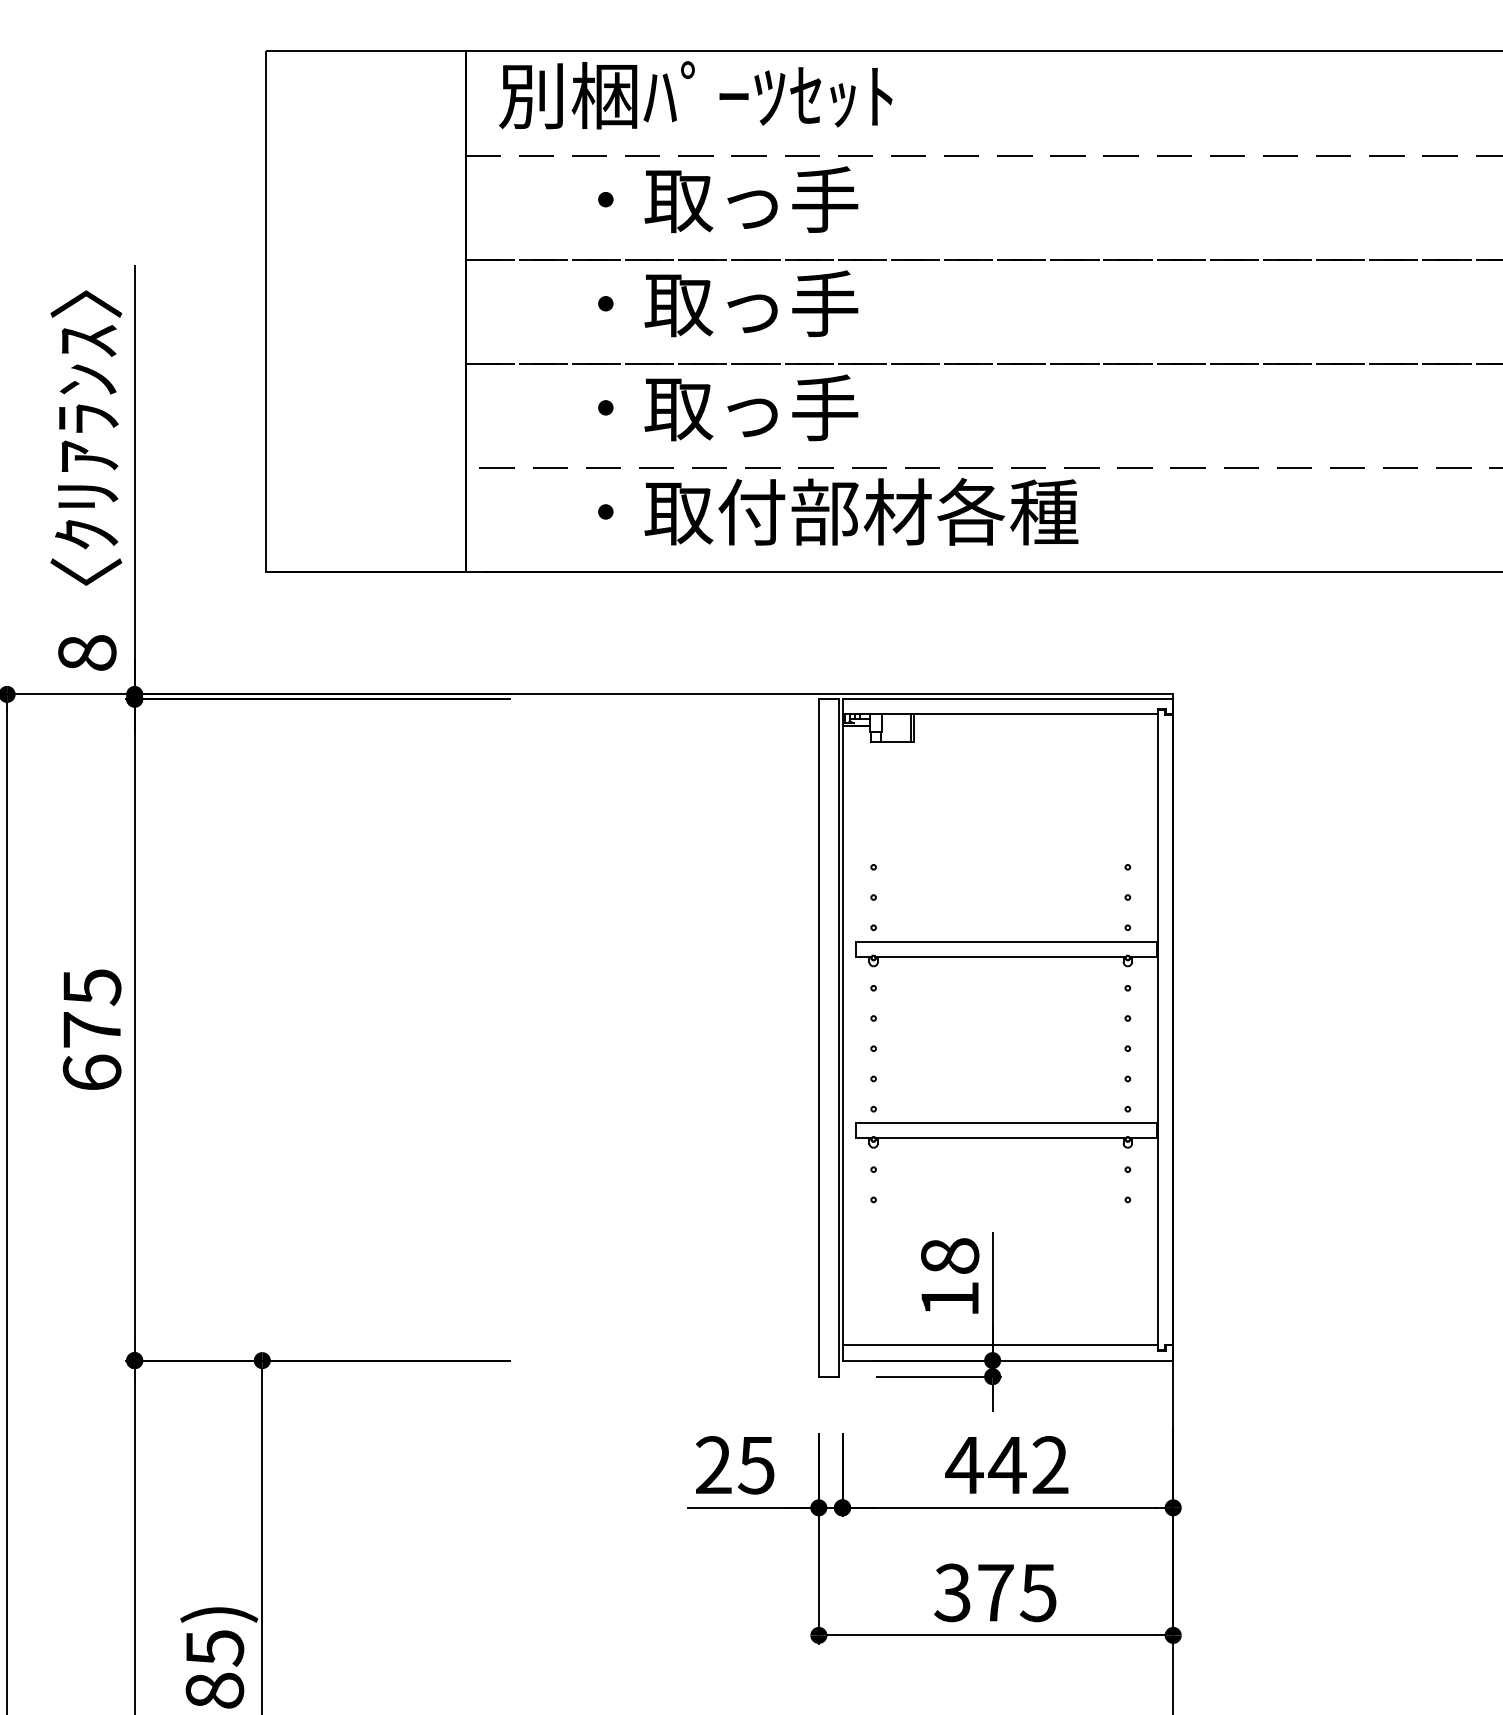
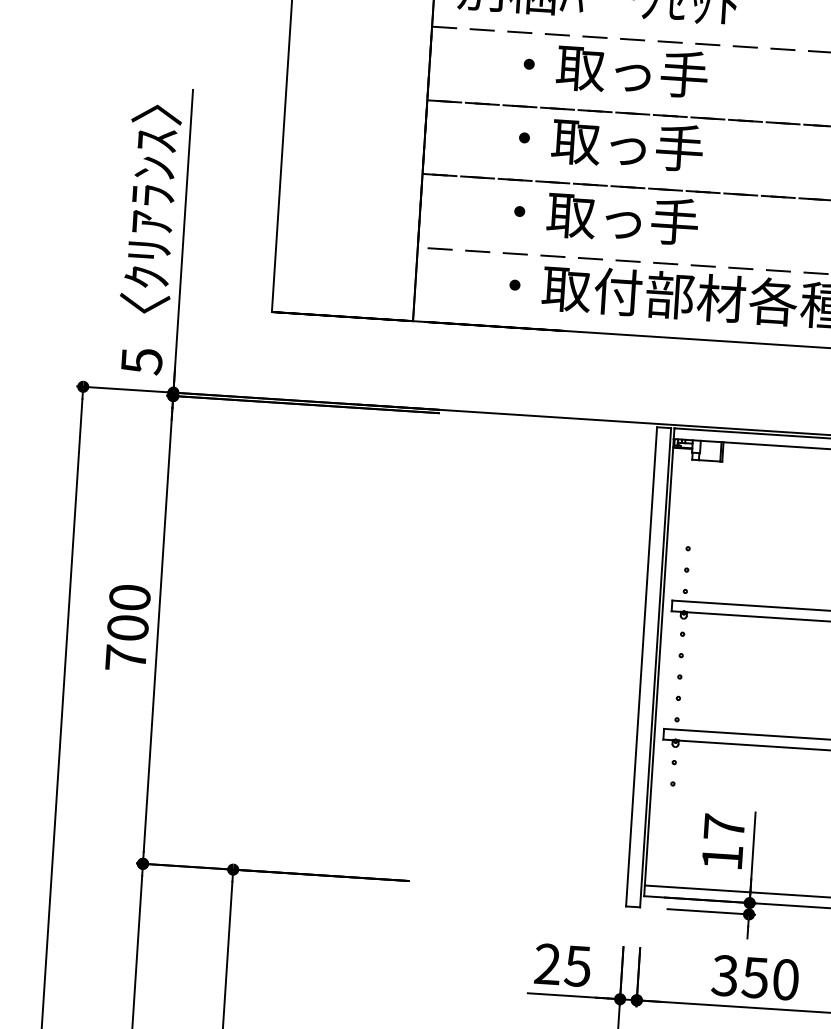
text: (87, 653) -> (141, 361), 8 -> 5
text: (91, 1029) -> (127, 627), 675 -> 700
text: (950, 1255) -> (724, 826), 18 -> 17
text: (1006, 1465) -> (754, 977), 442 -> 350

